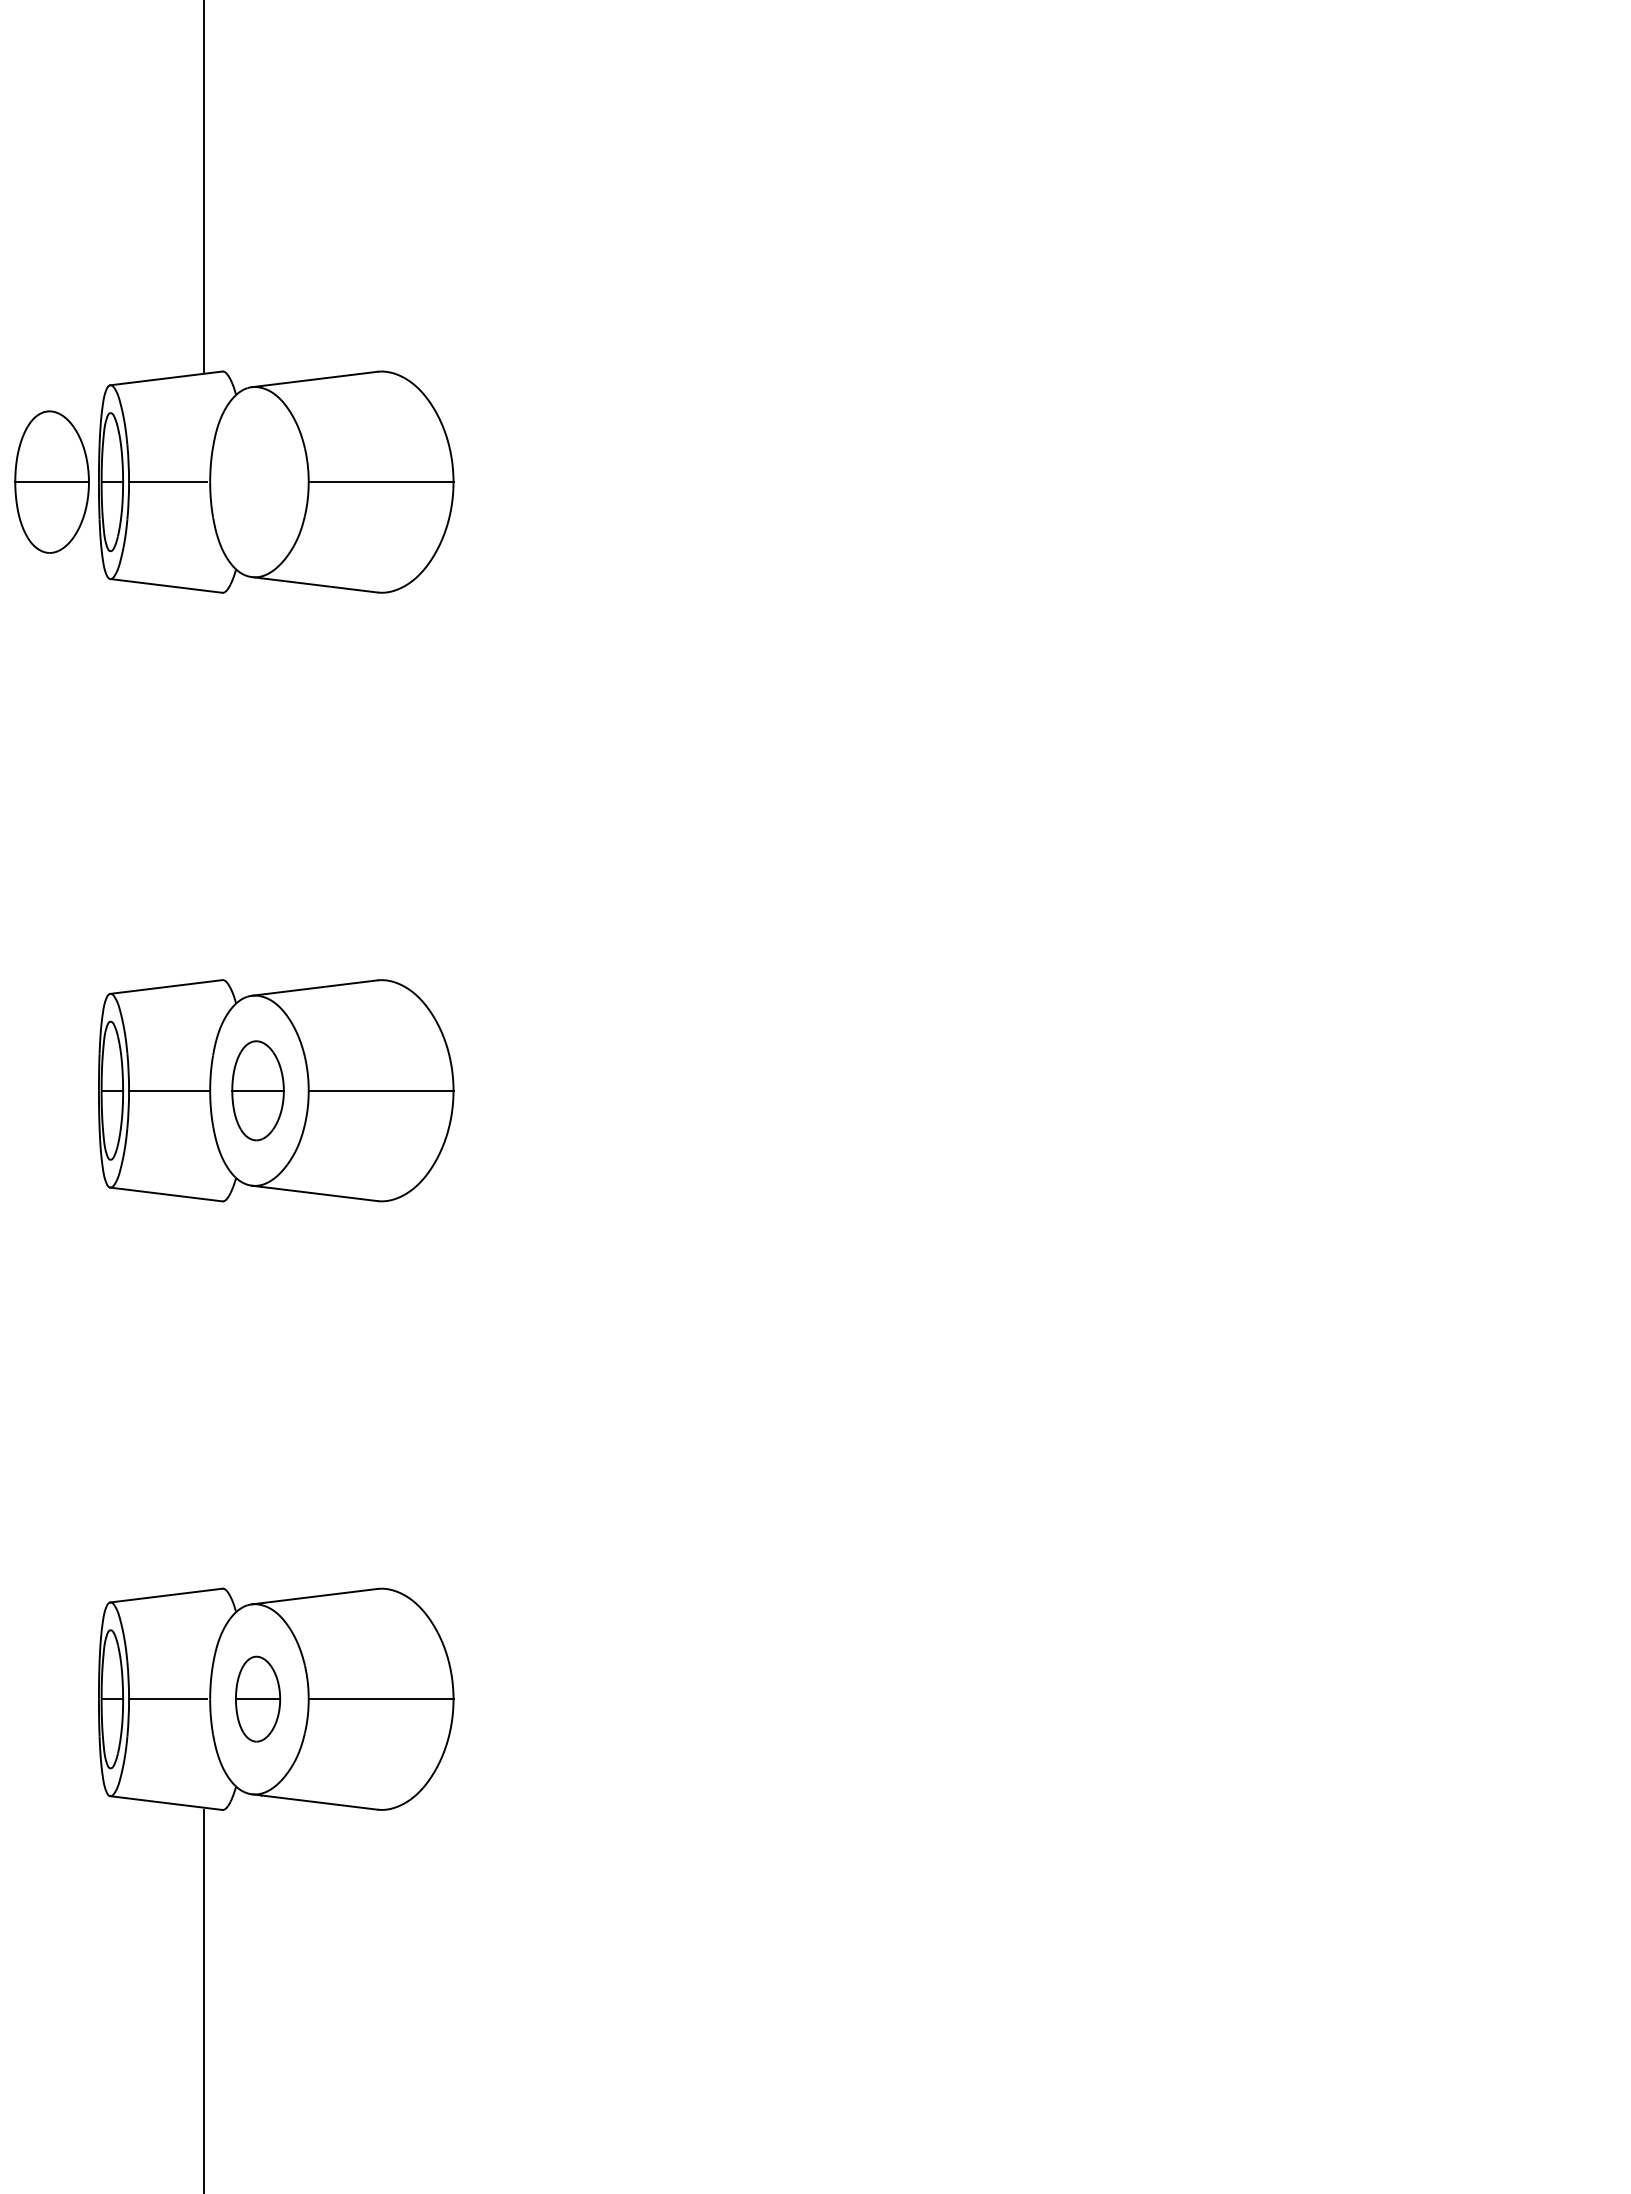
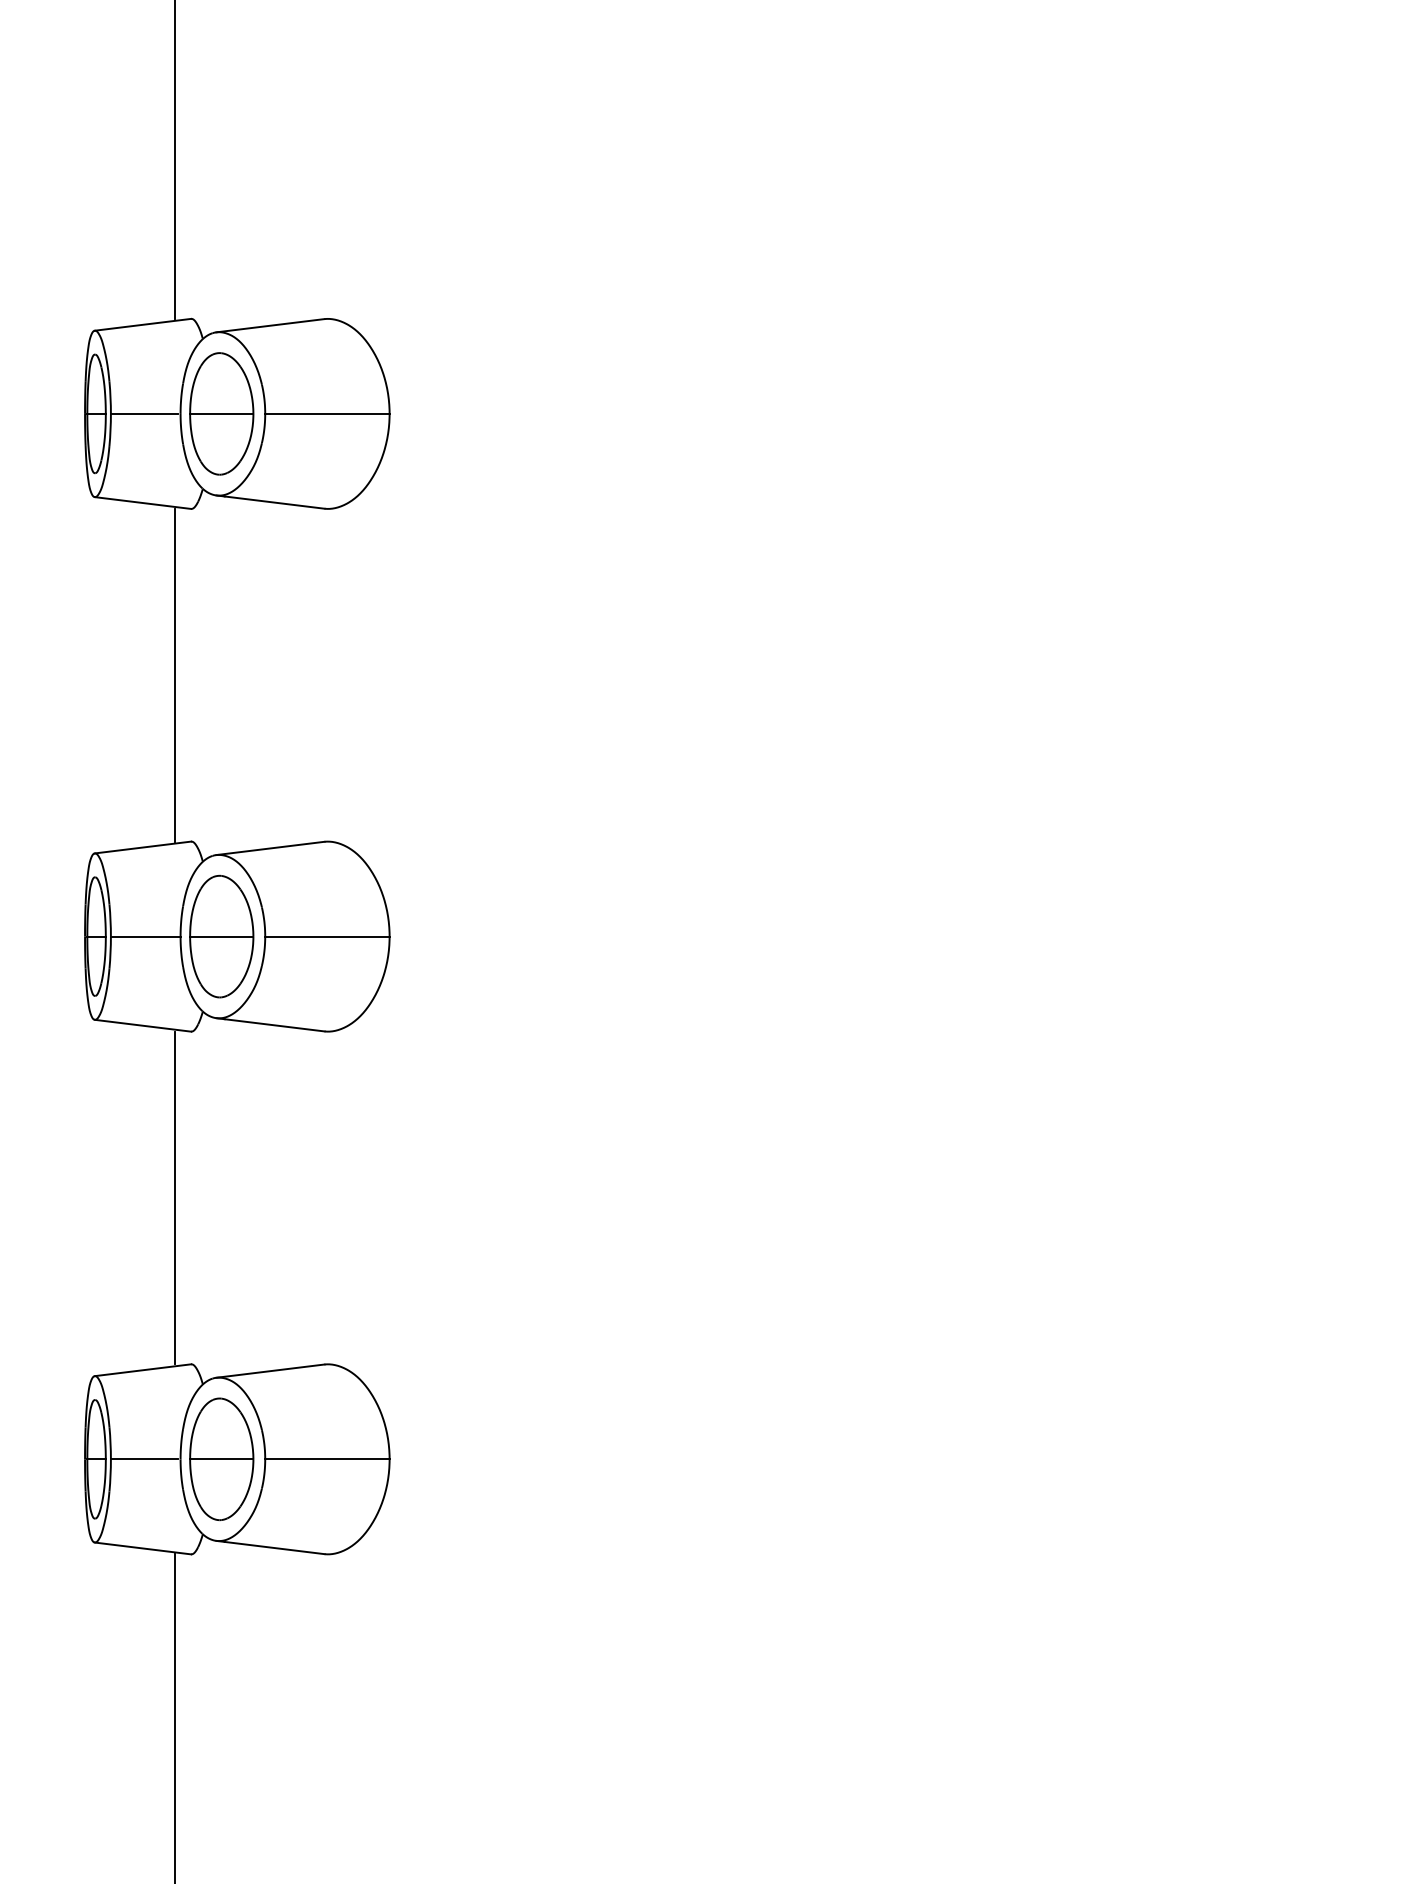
part: (51, 481) -> (221, 413), moved
line: (204, 786) -> (175, 675), added
part: (257, 1090) -> (221, 936), size x1.43
line: (204, 1394) -> (175, 1197), added
part: (257, 1698) -> (221, 1458), size x1.67

